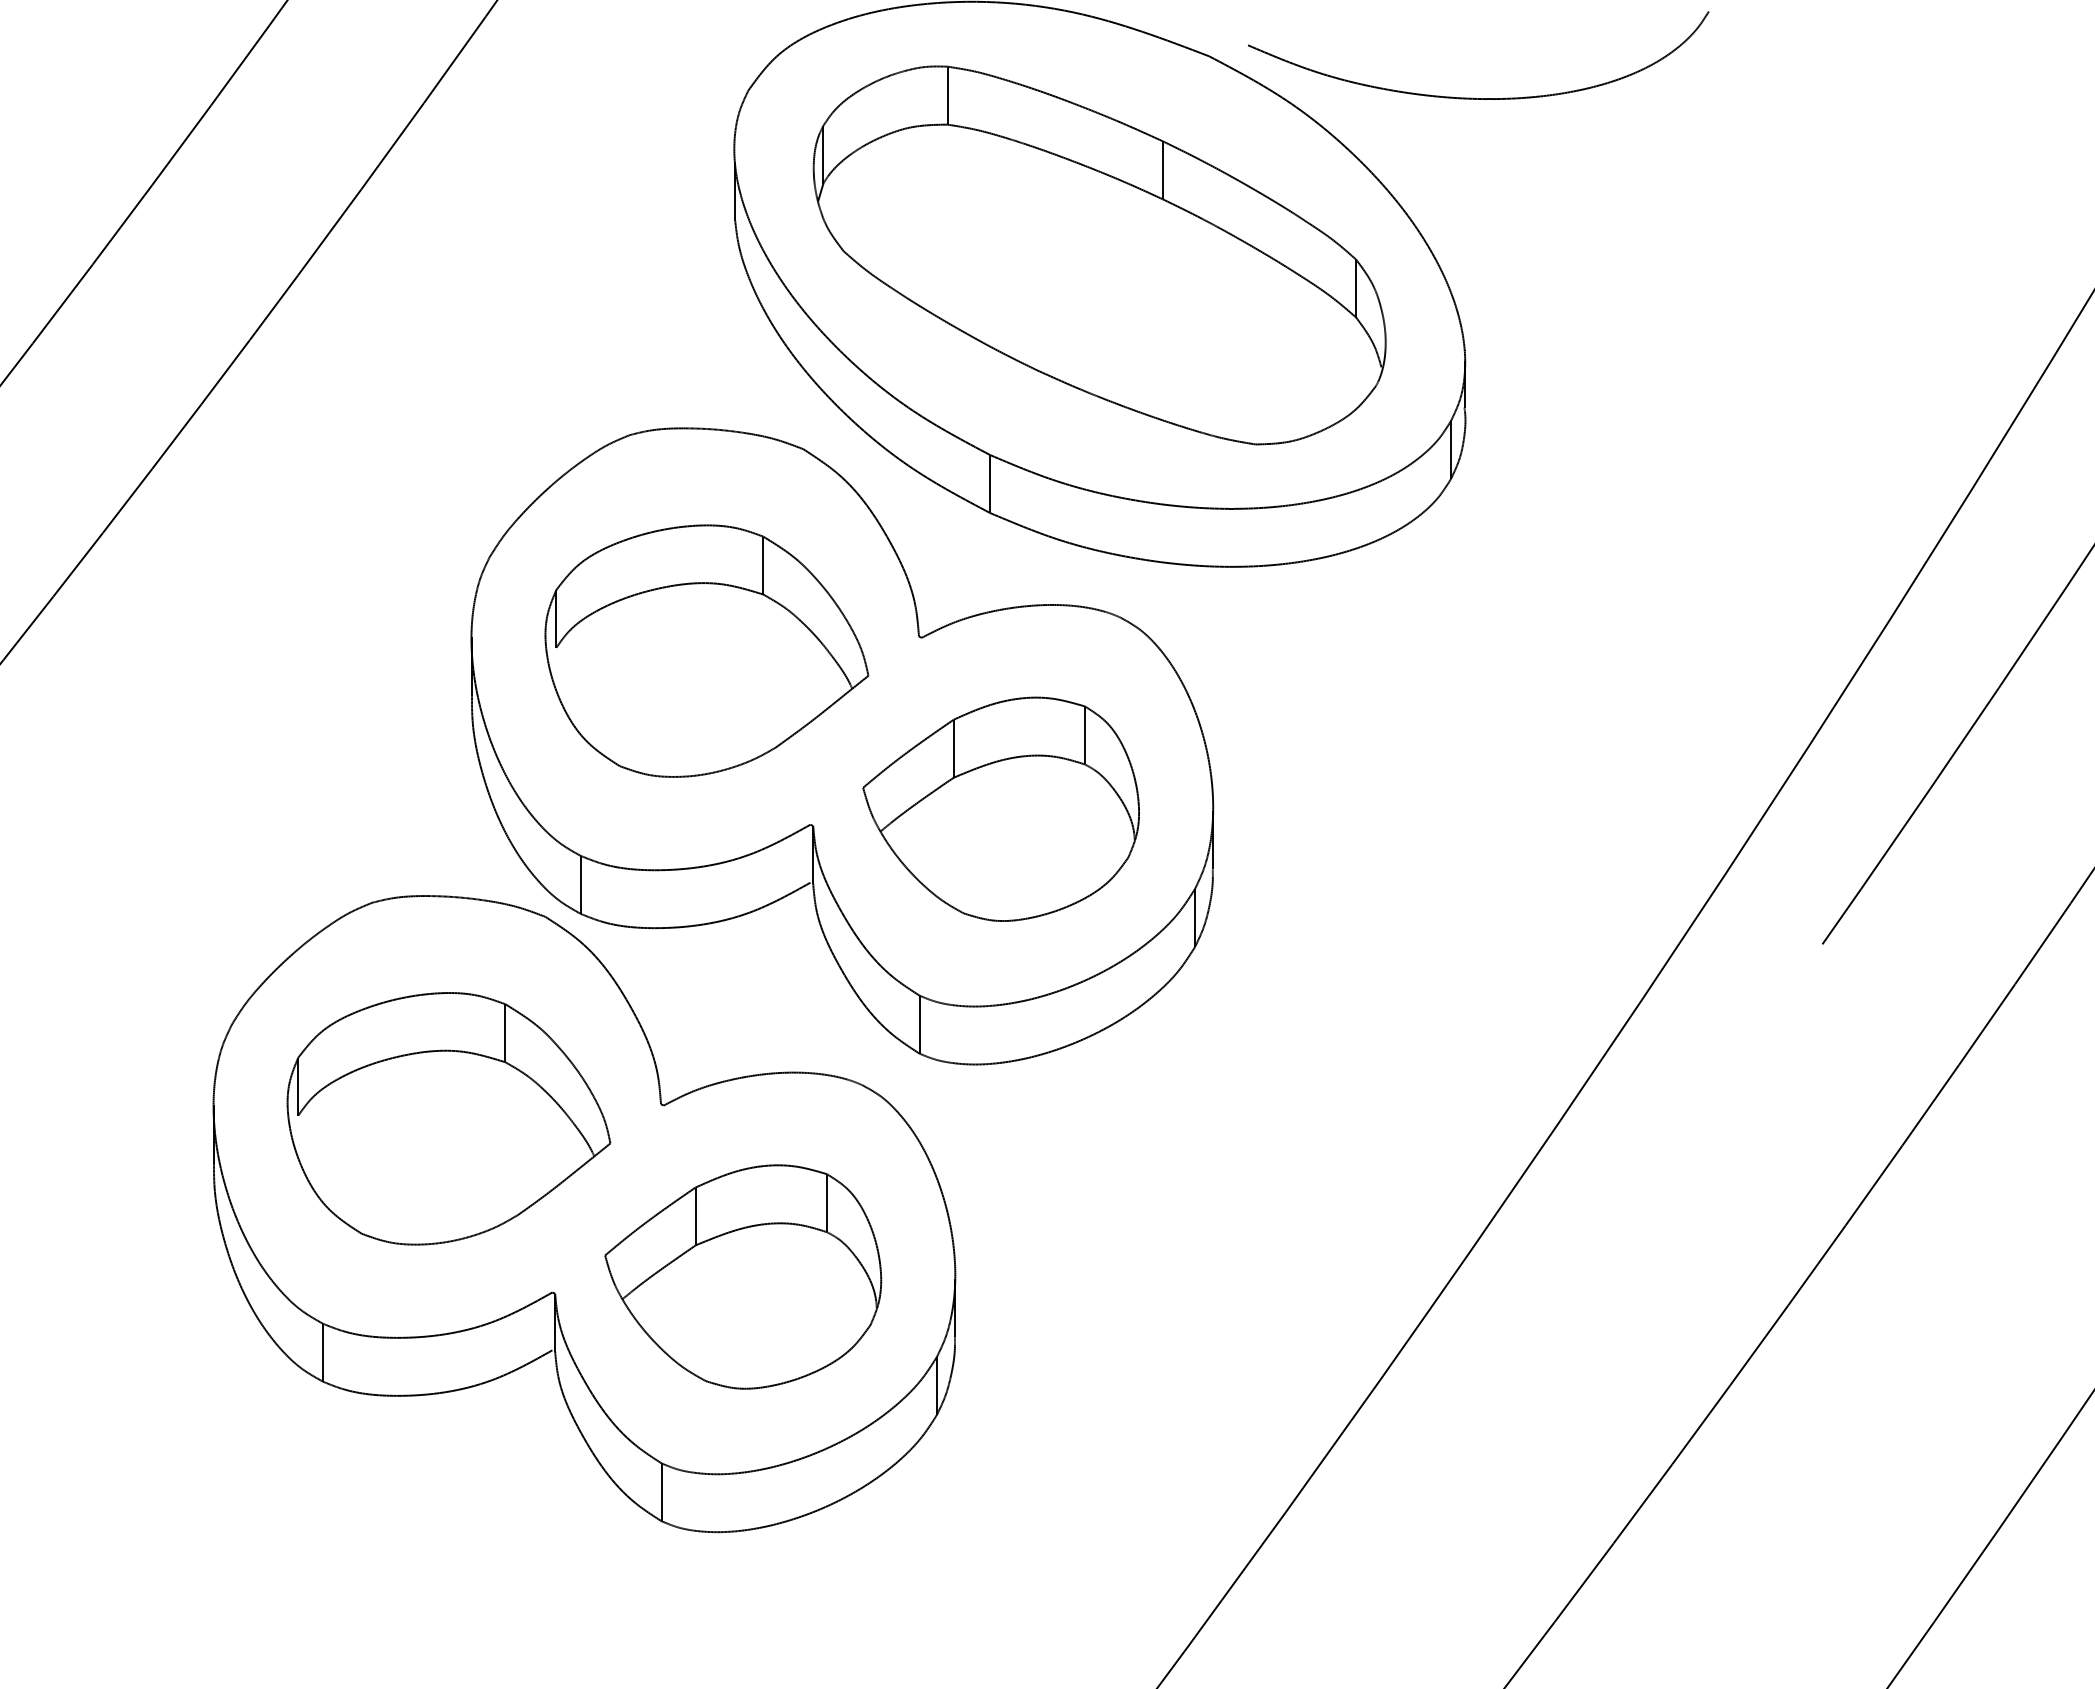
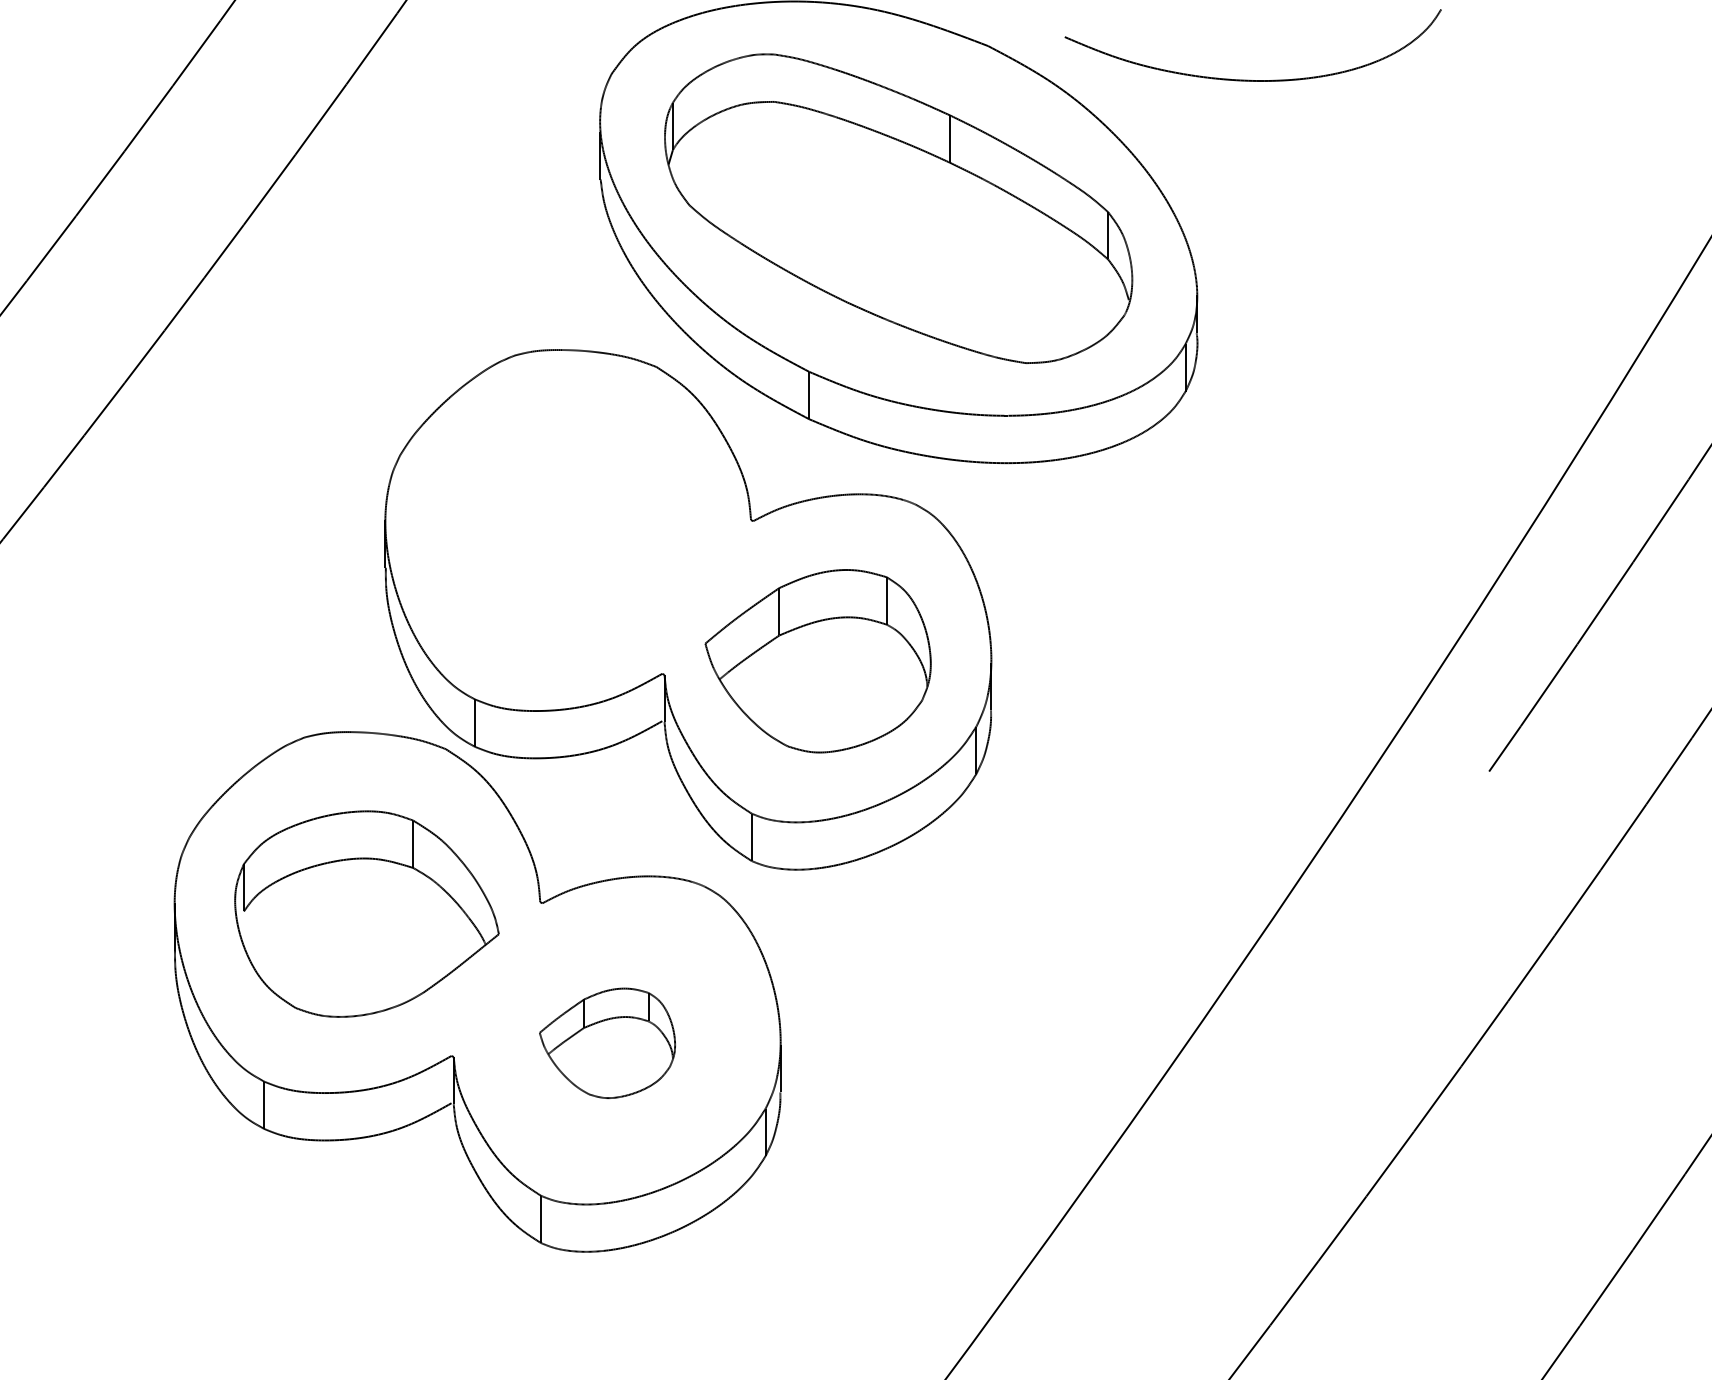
line: (947, 95) -> (774, 78), removed
curve: (1472, 97) -> (1248, 79), moved
part: (706, 650) -> (577, 531), removed
part: (743, 1276) -> (607, 1042), size x0.6

